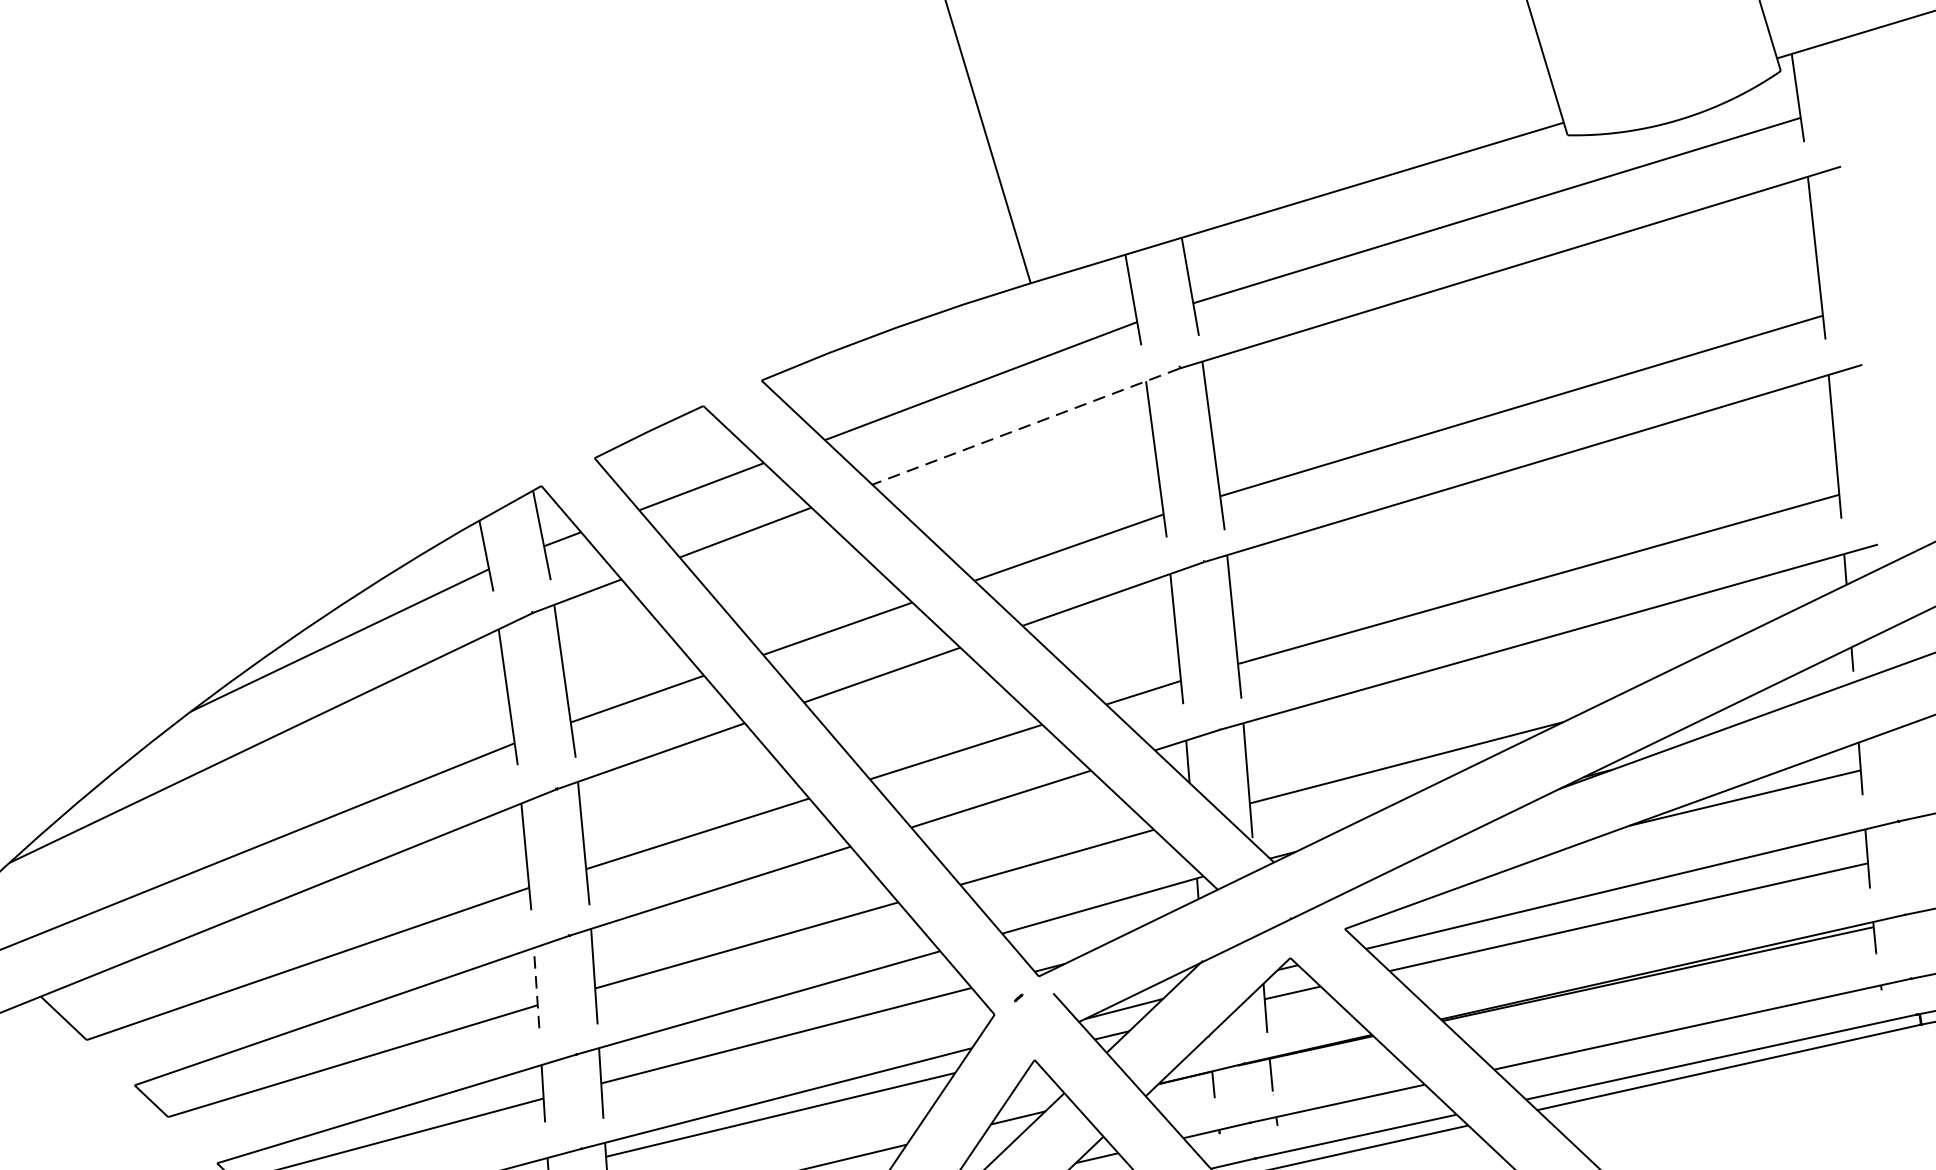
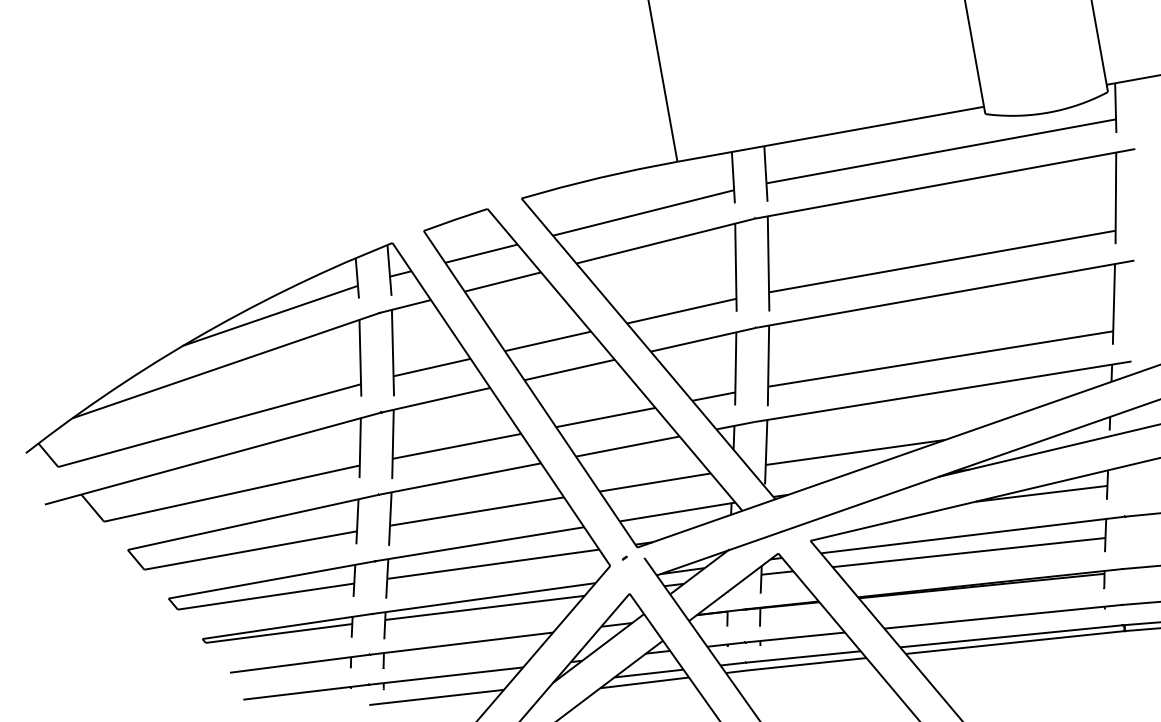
line: (1025, 427) -> (665, 241), dashed -> solid
line: (536, 987) -> (357, 521), dashed -> solid

